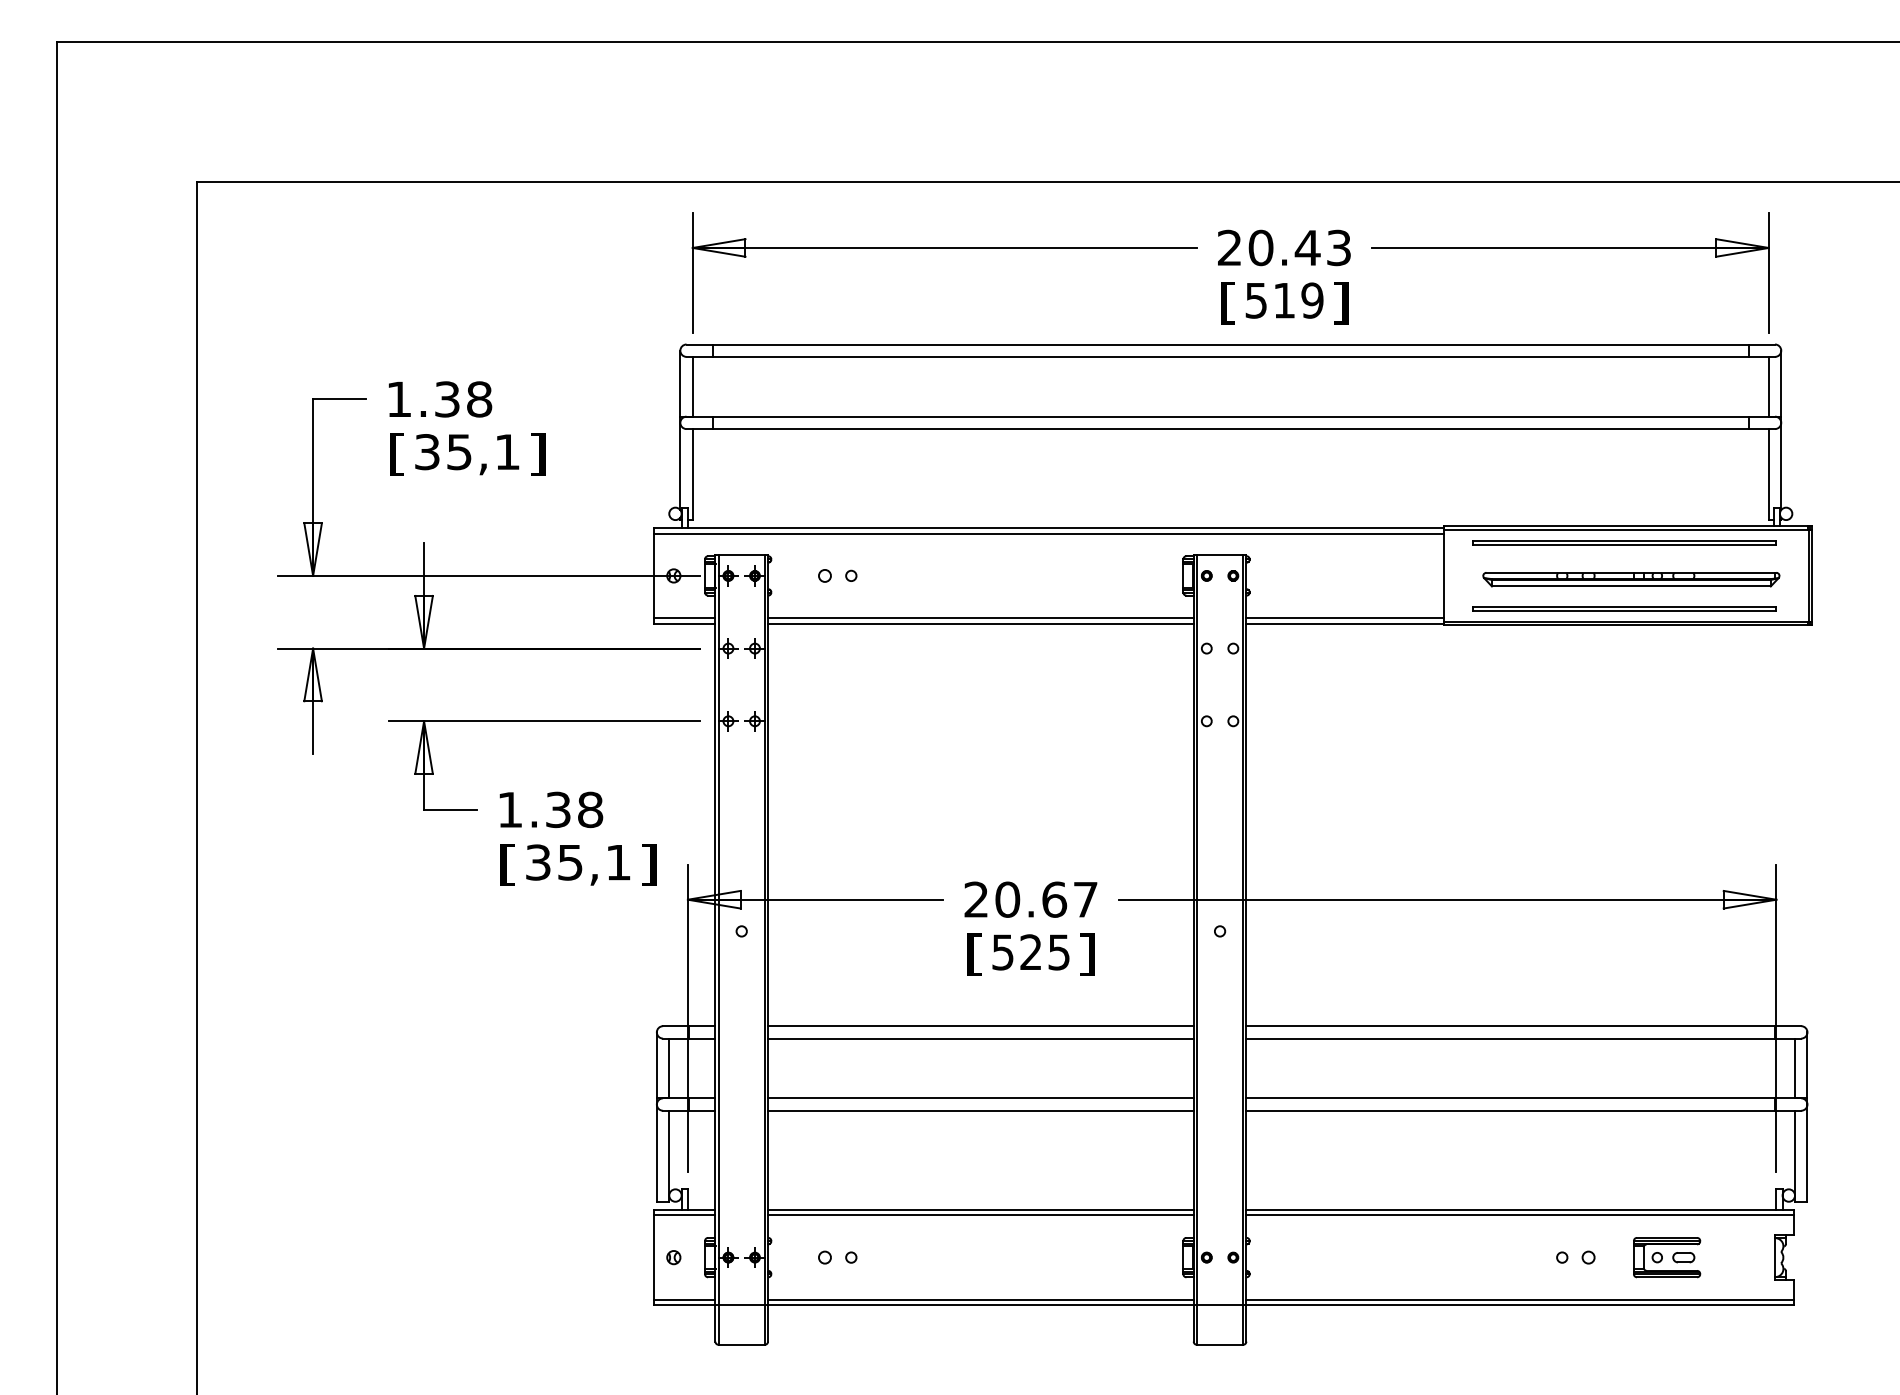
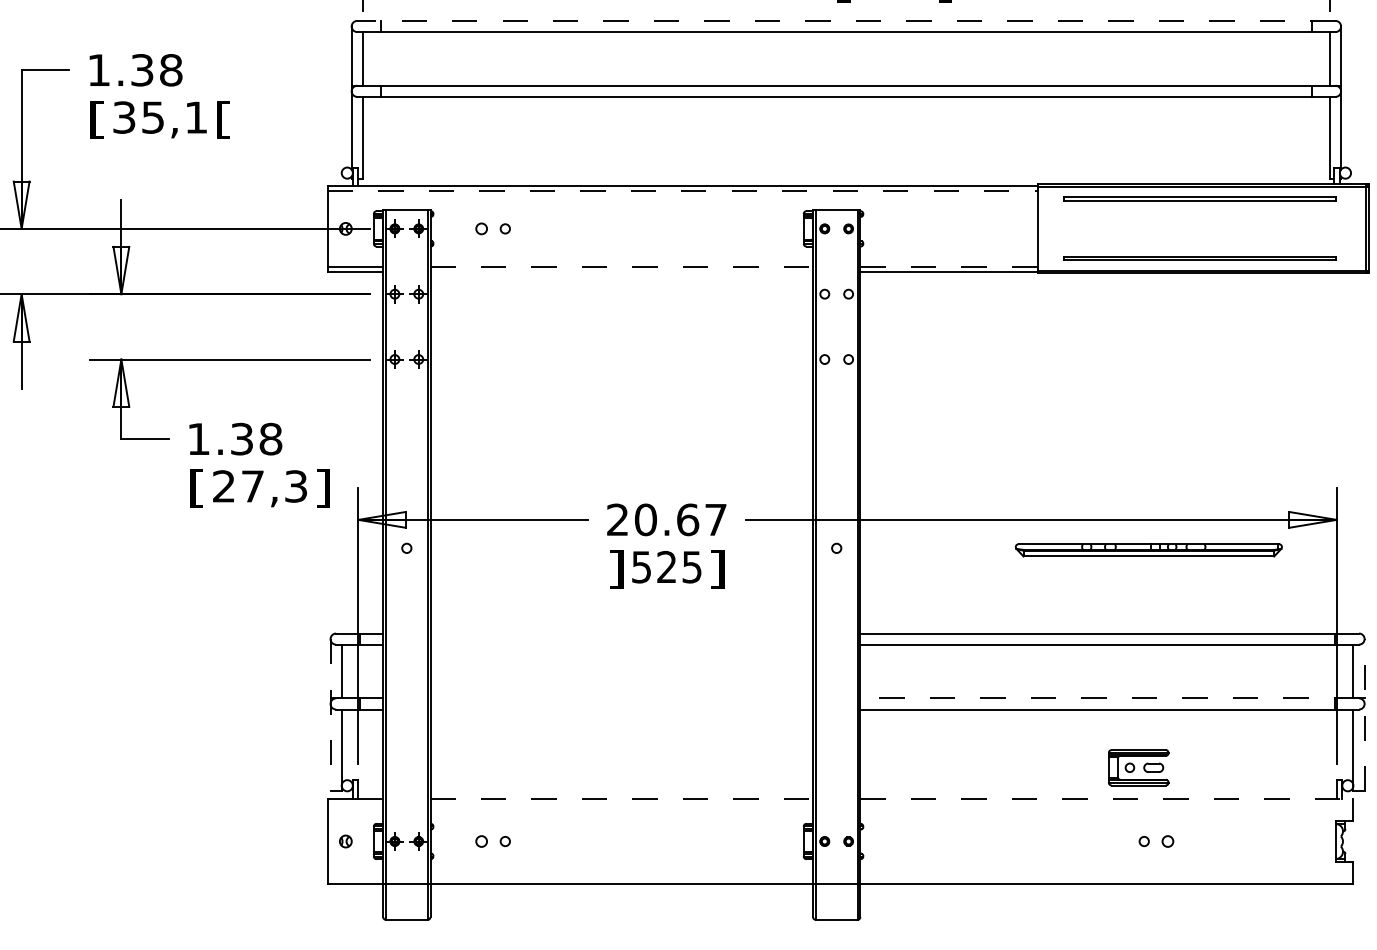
line: (1230, 344) -> (846, 20), solid -> dashed
text: (537, 454) -> (223, 119), ] -> [
line: (1048, 533) -> (682, 190), solid -> dashed
part: (1631, 579) -> (1148, 550), moved
line: (980, 618) -> (621, 267), solid -> dashed
line: (1345, 618) -> (949, 267), solid -> dashed
line: (980, 623) -> (621, 271), removed
text: (578, 862) -> (260, 486), 35,1 -> 27,3
text: (974, 954) -> (616, 569), [ -> ]
line: (980, 1026) -> (621, 633), removed
line: (980, 1038) -> (621, 644), removed
line: (980, 1098) -> (621, 698), removed
line: (1523, 1098) -> (1109, 698), solid -> dashed
line: (980, 1110) -> (621, 709), removed
line: (656, 1117) -> (330, 715), solid -> dashed
line: (1807, 1117) -> (1364, 715), solid -> dashed
line: (980, 1209) -> (621, 798), solid -> dashed
line: (1520, 1209) -> (1106, 798), solid -> dashed
line: (684, 1215) -> (355, 803), removed
line: (980, 1215) -> (621, 803), removed
line: (1520, 1215) -> (1106, 803), removed
part: (1667, 1257) -> (1139, 767), moved
line: (684, 1300) -> (355, 880), removed
line: (980, 1300) -> (621, 880), removed
line: (1520, 1300) -> (1106, 880), removed

